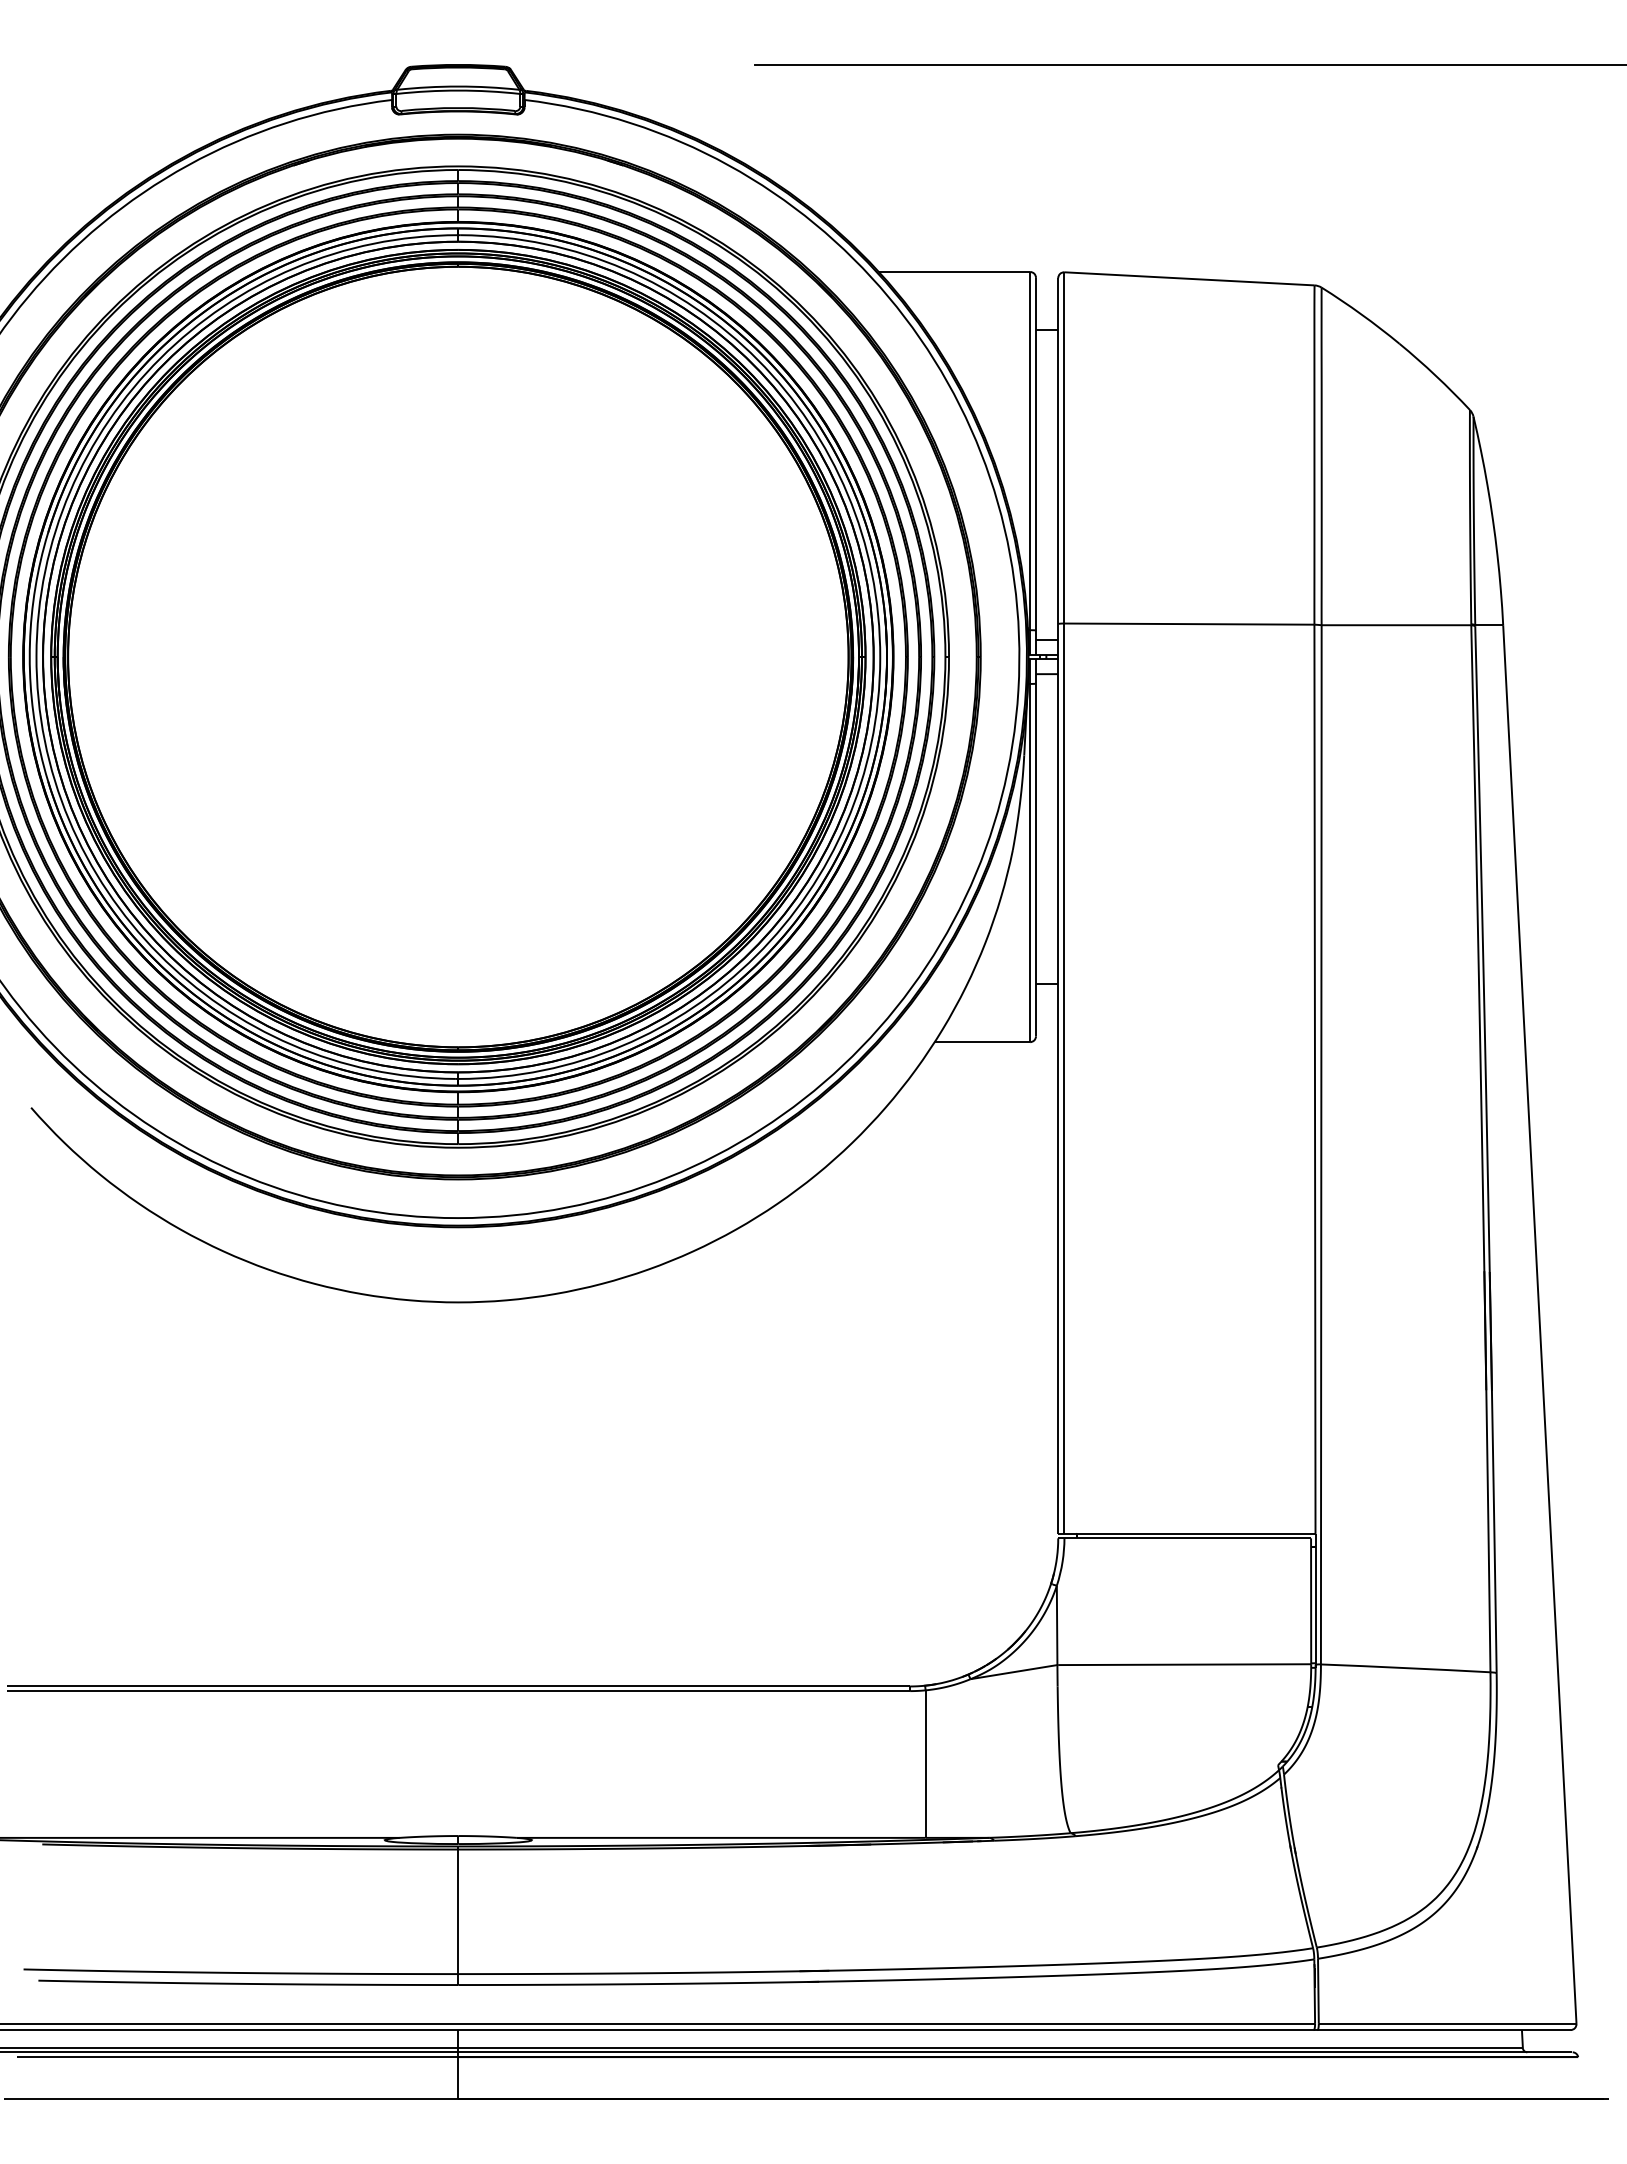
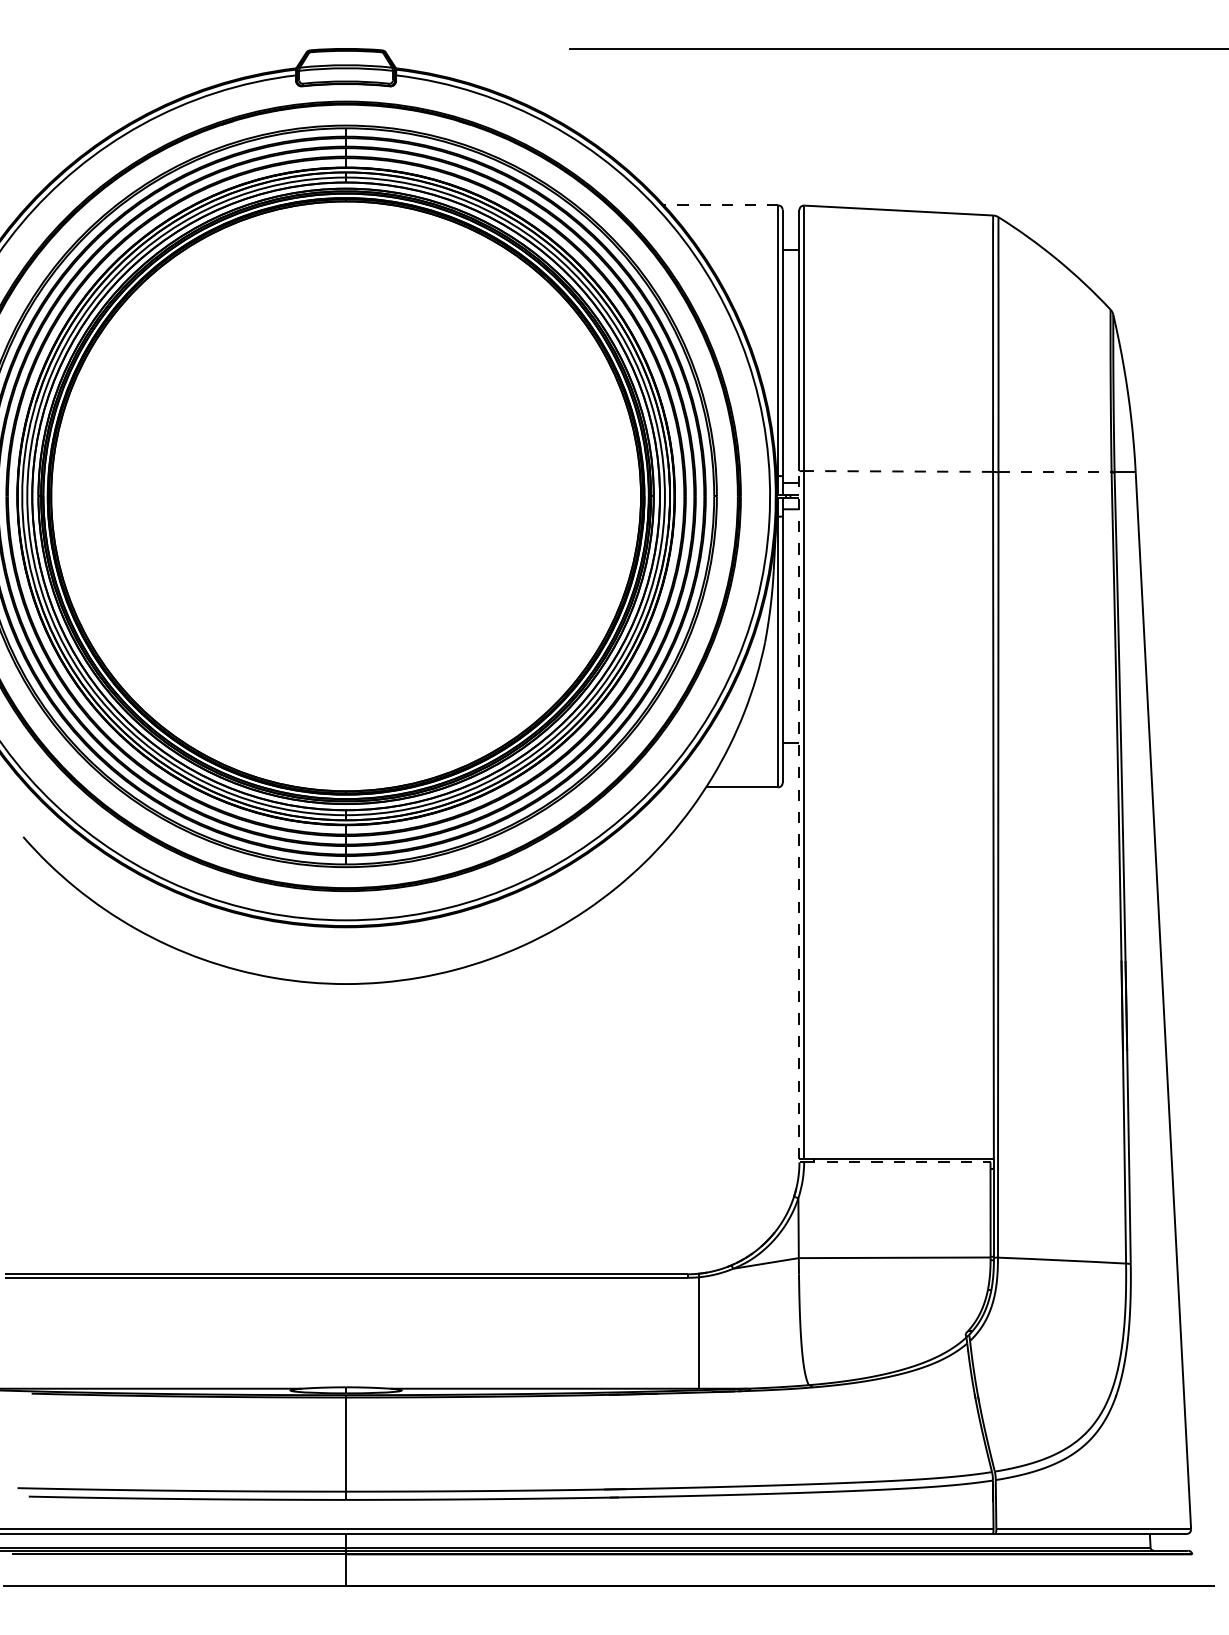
line: (954, 271) -> (721, 205), solid -> dashed
line: (1189, 624) -> (898, 471), solid -> dashed
line: (1396, 625) -> (1055, 472), solid -> dashed
line: (1058, 1078) -> (799, 814), solid -> dashed
line: (1188, 1538) -> (897, 1162), solid -> dashed

